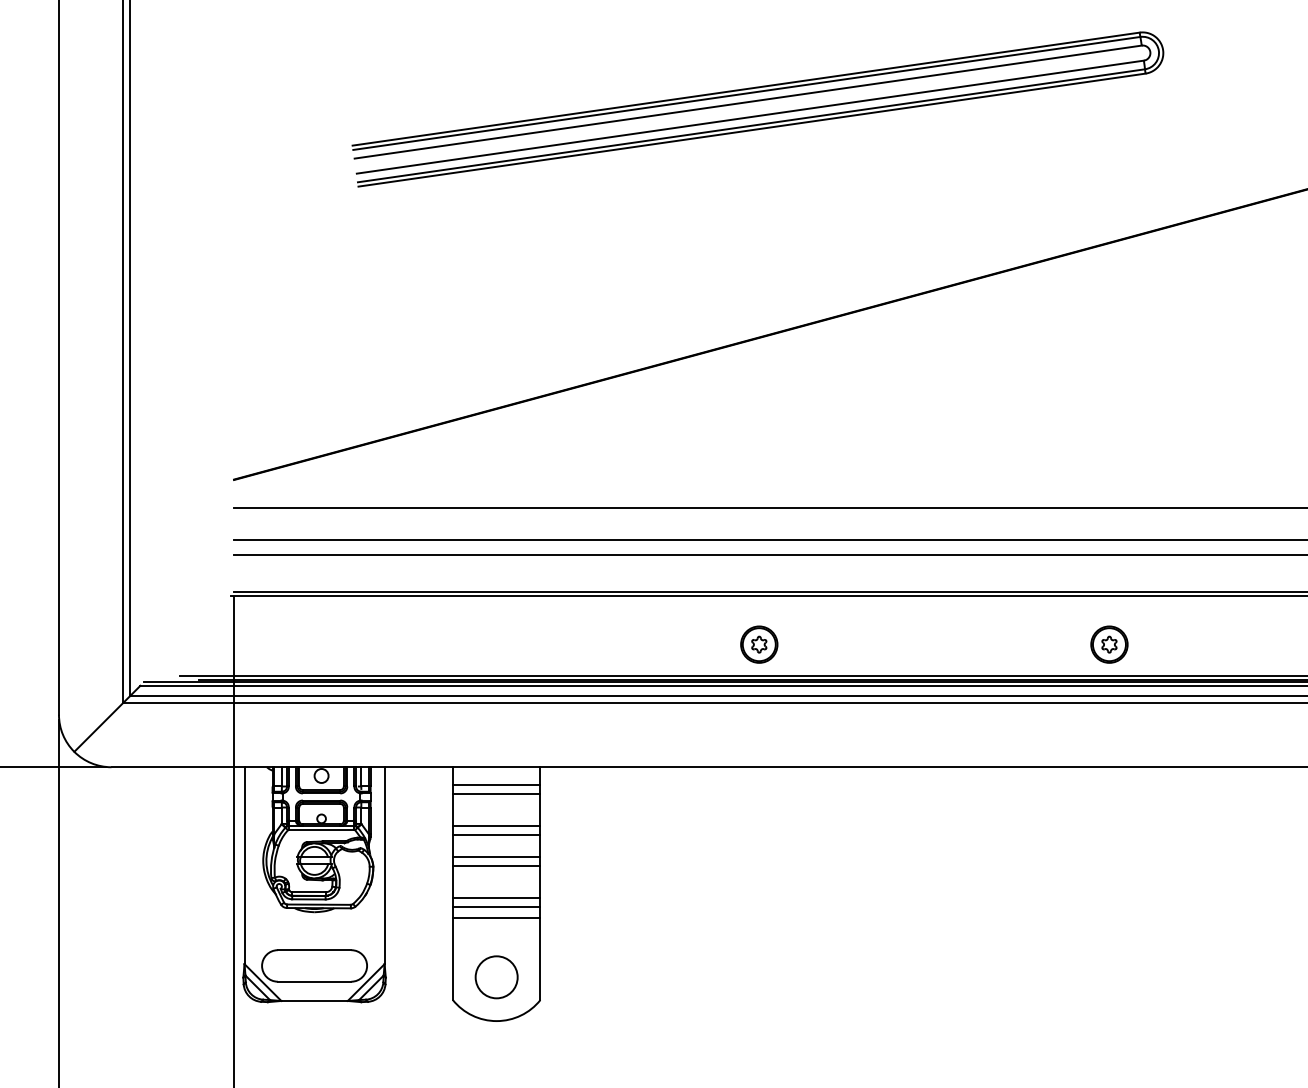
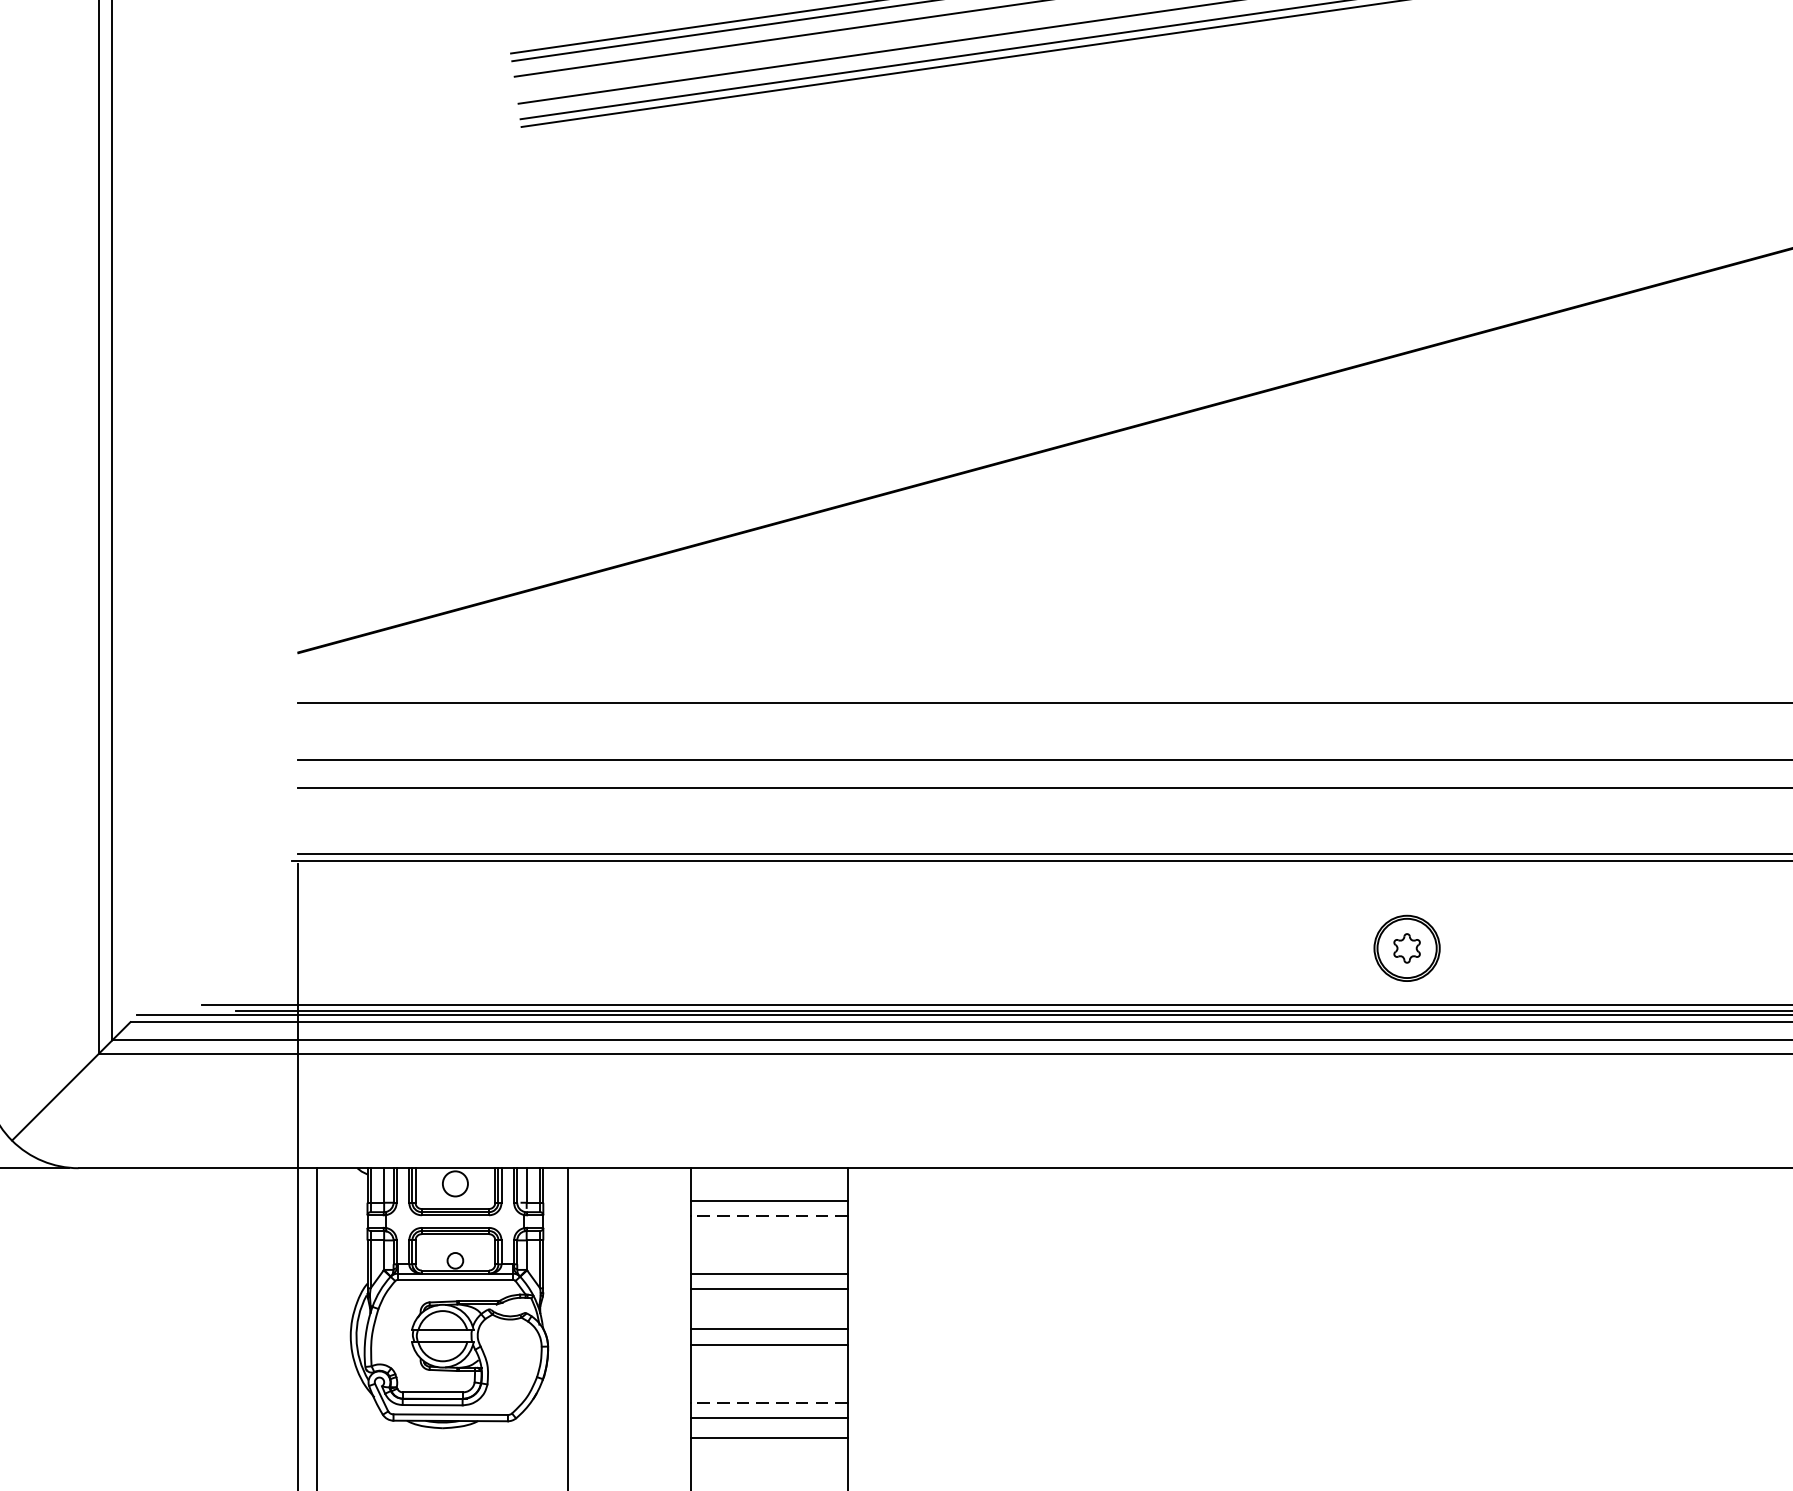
part: (759, 644) -> (1407, 948), moved
line: (496, 794) -> (769, 1217), solid -> dashed
line: (496, 898) -> (769, 1403), solid -> dashed

